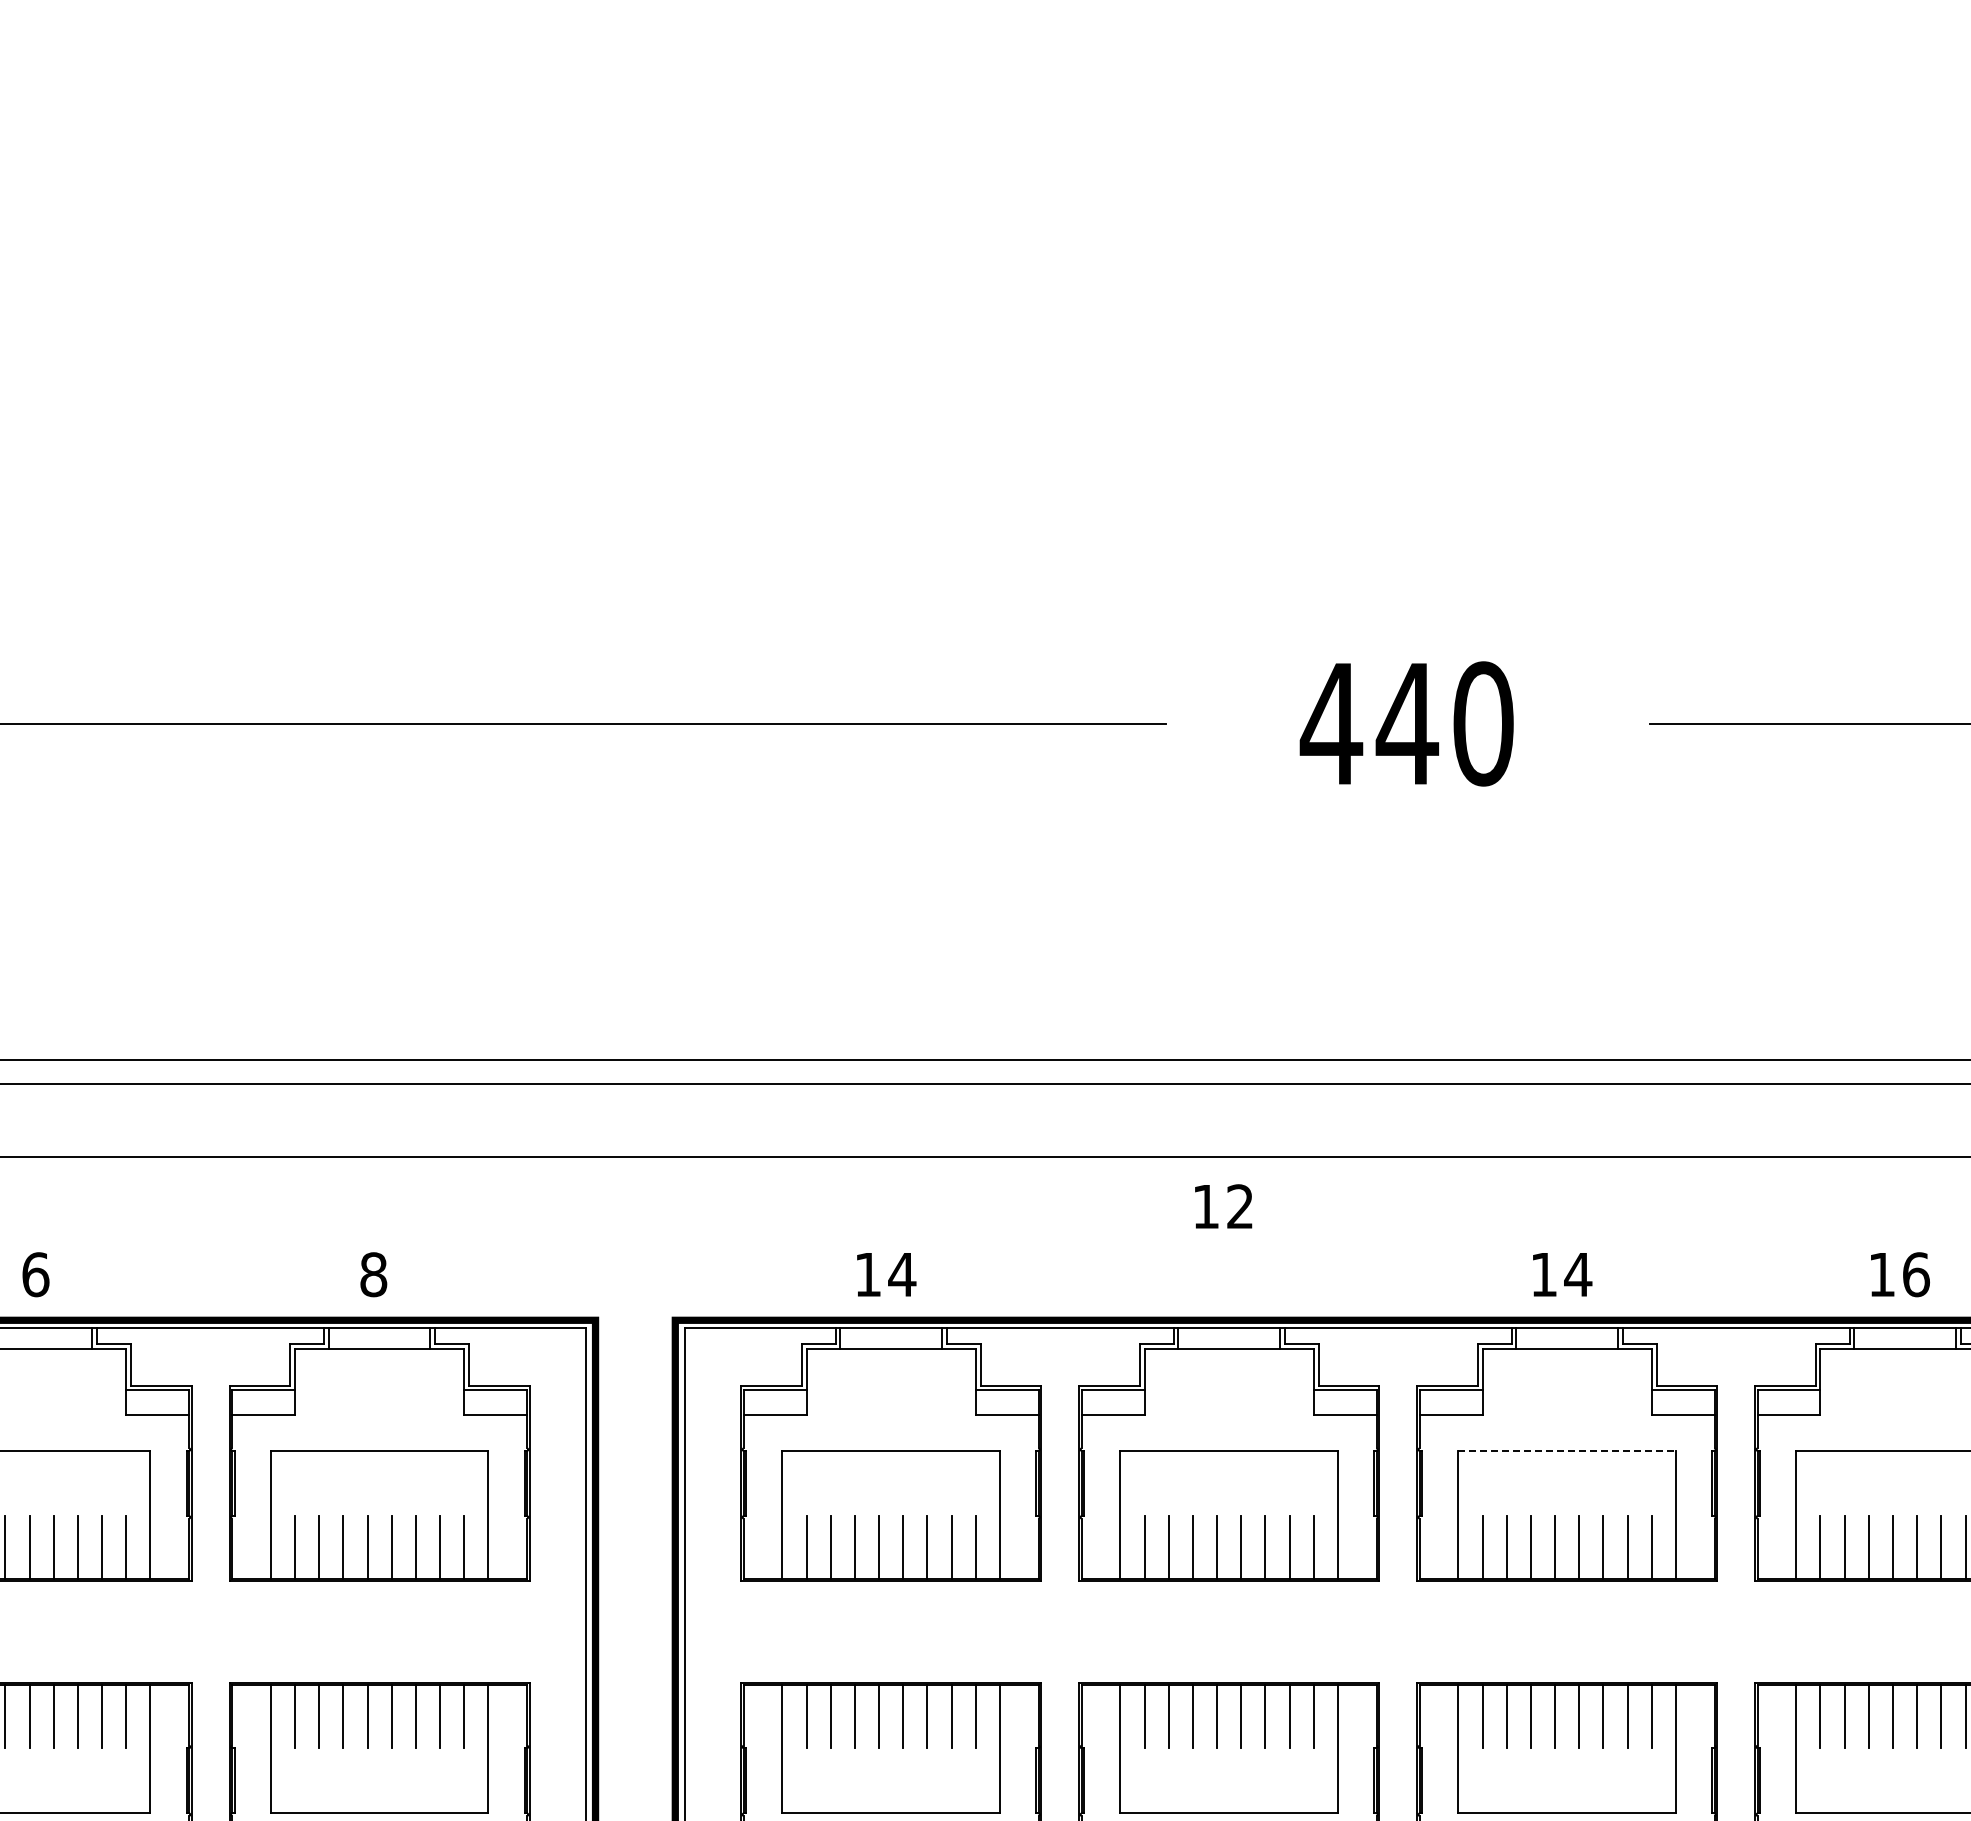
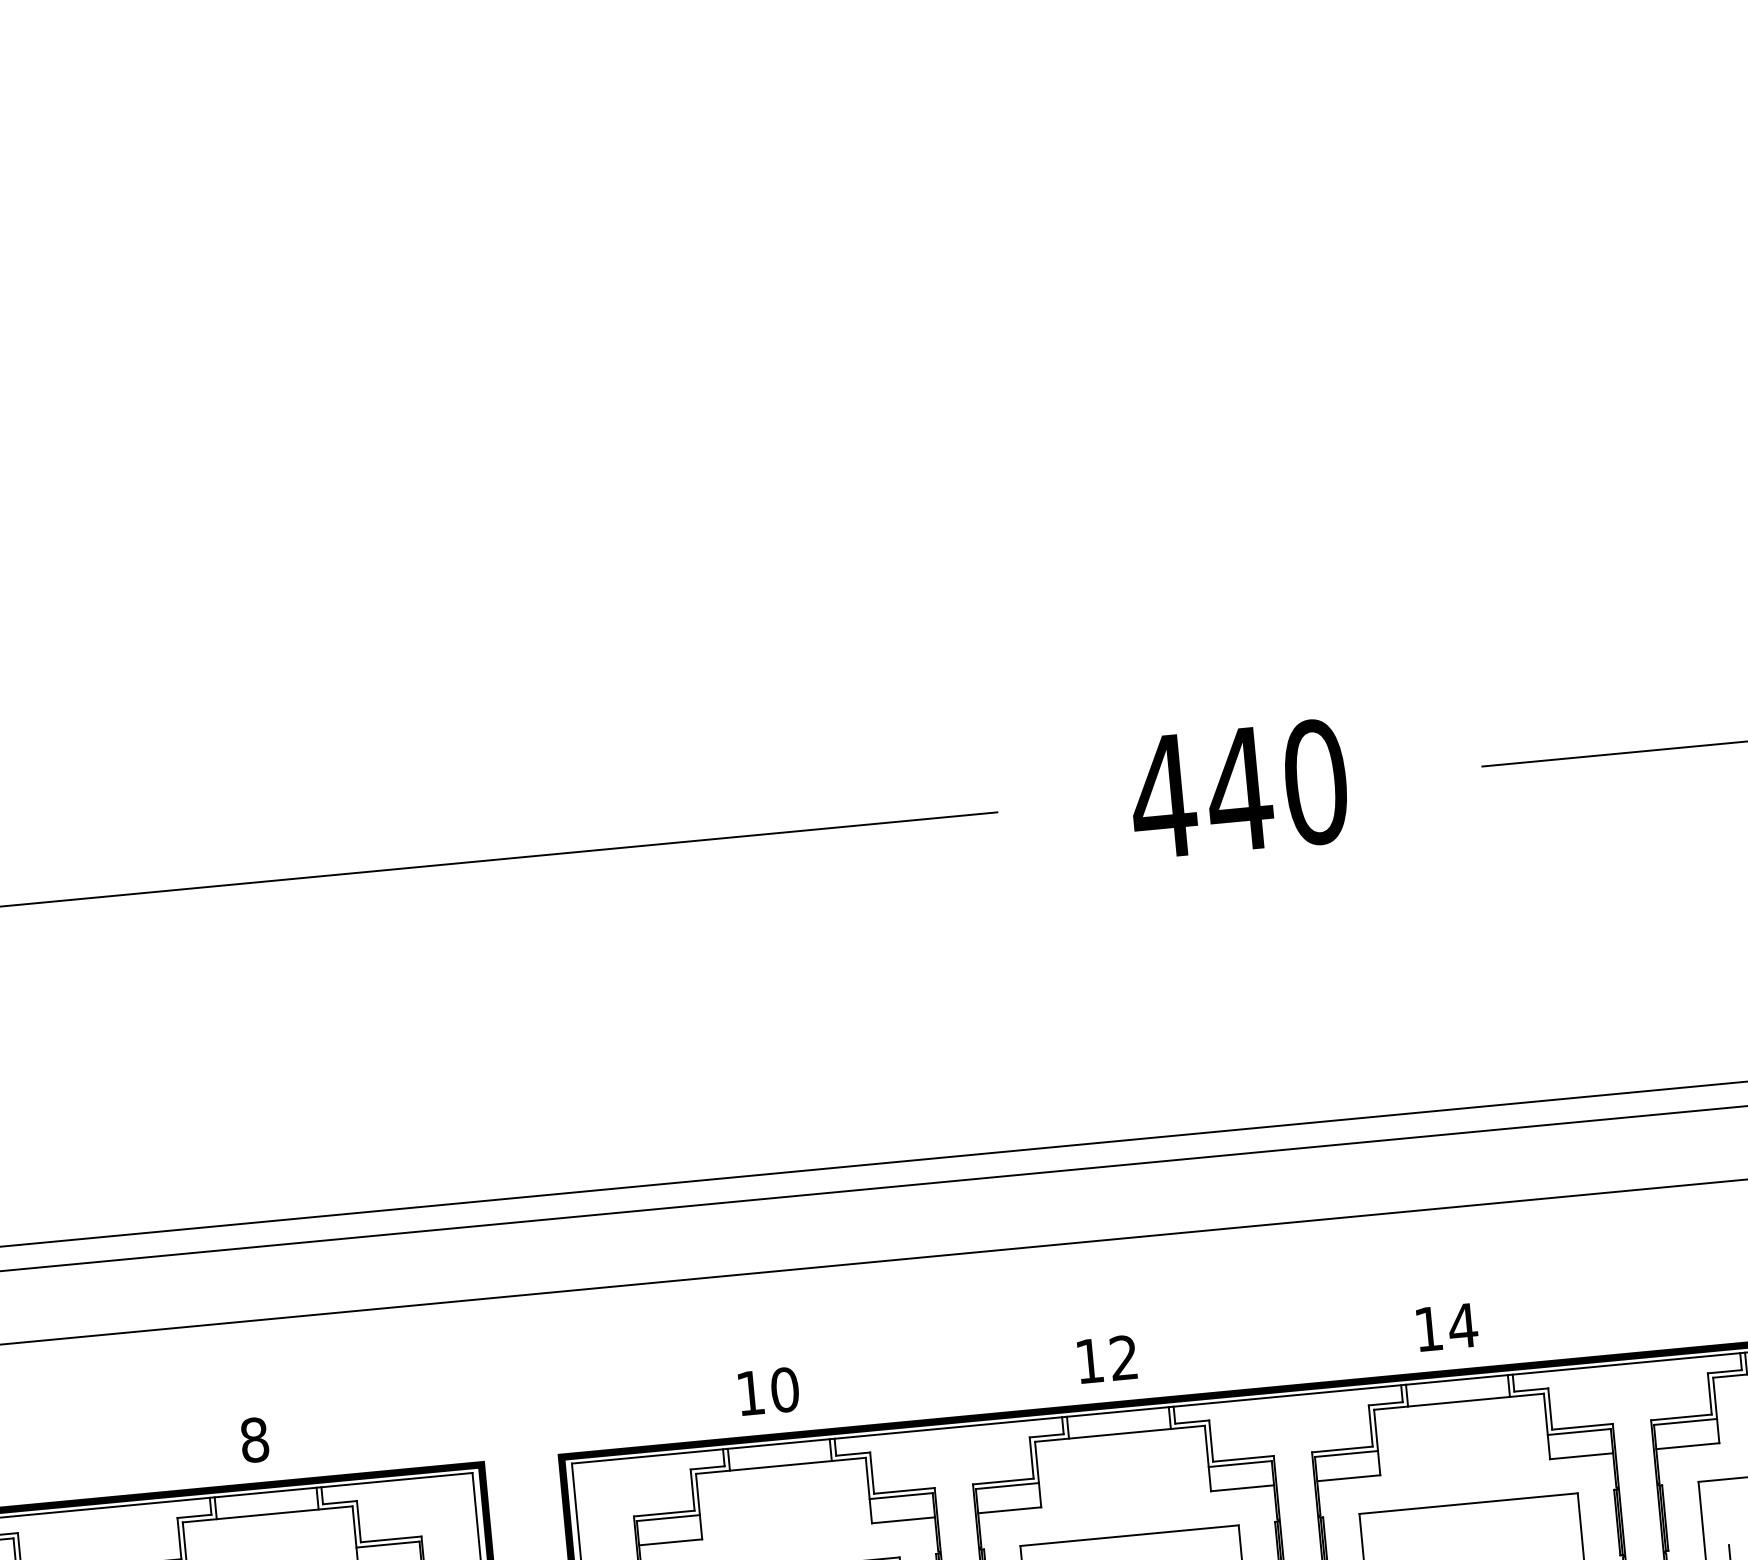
text: (1223, 1206) -> (1107, 1359), moved
text: (902, 1274) -> (785, 1389), 14 -> 10
line: (1567, 1450) -> (1468, 1503), dashed -> solid

